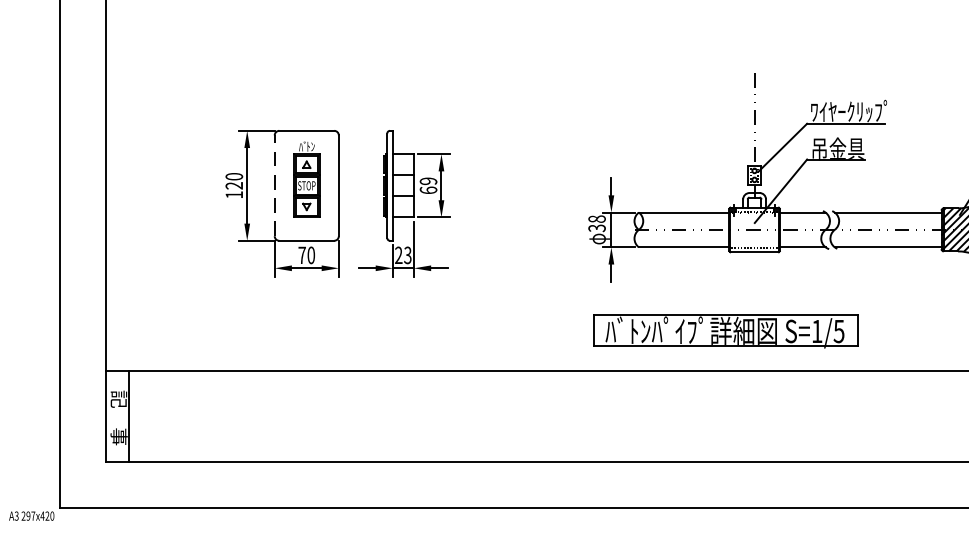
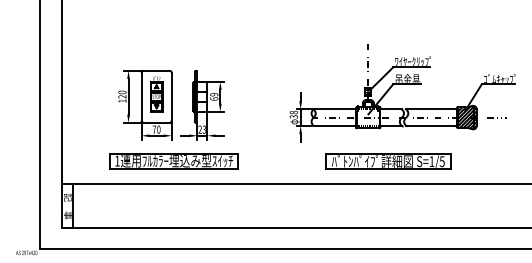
line: (274, 185) -> (141, 96), dashed -> solid
part: (342, 322) -> (173, 161), added
part: (725, 331) -> (388, 161), moved

